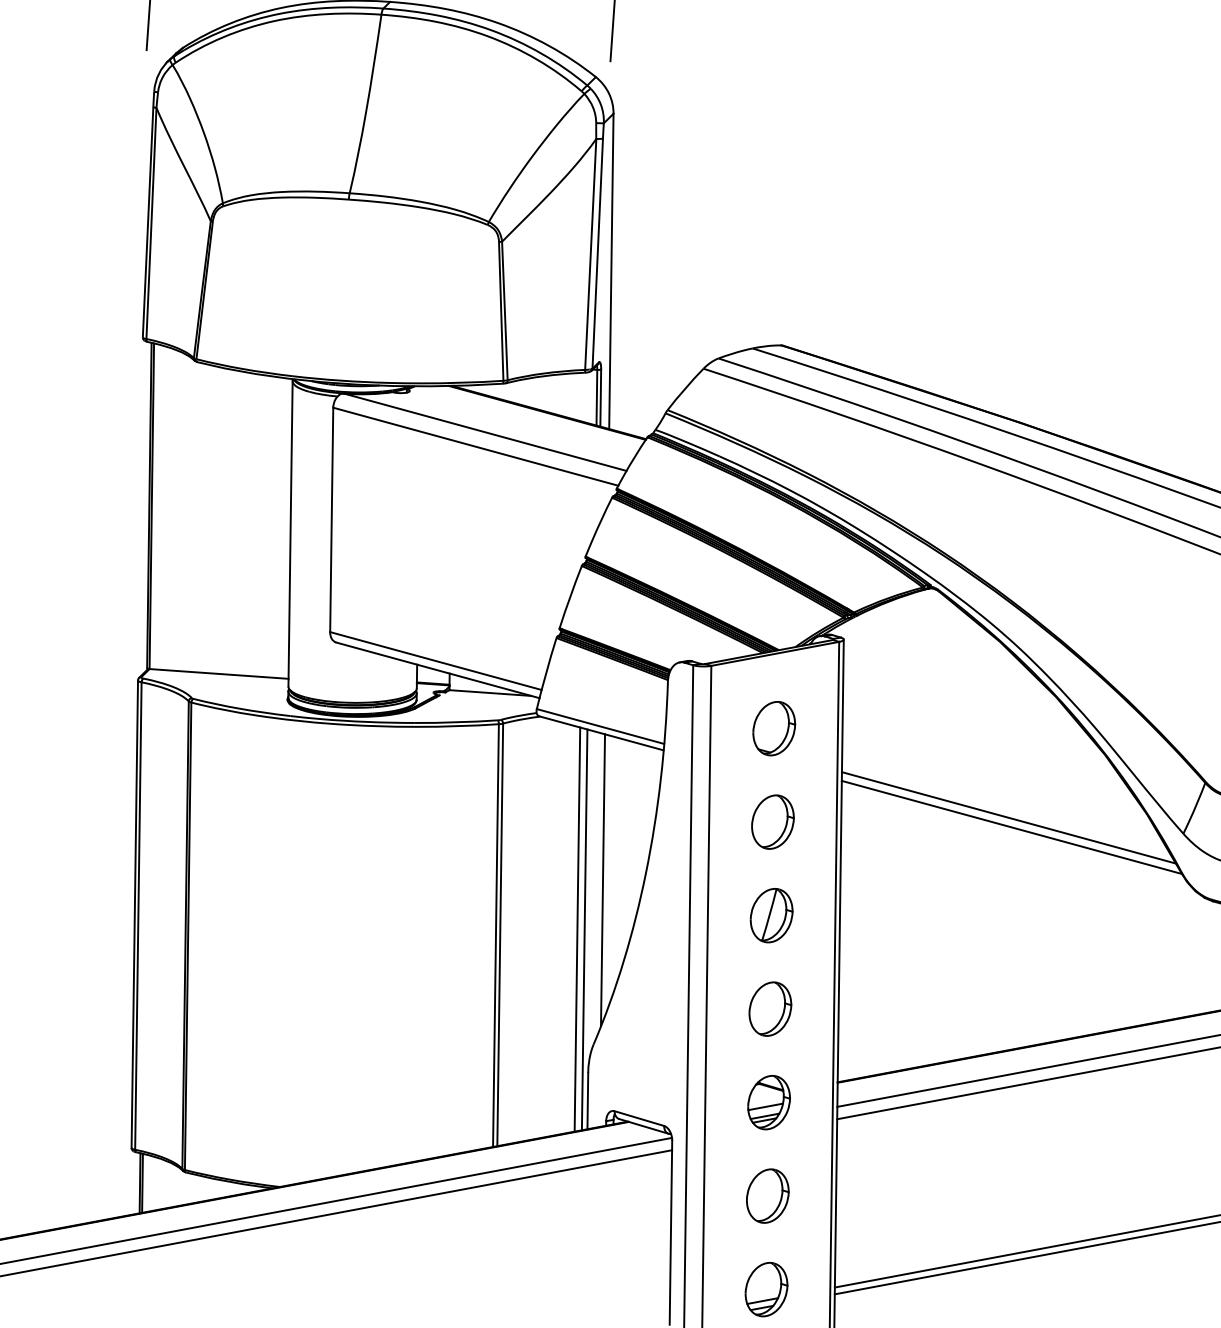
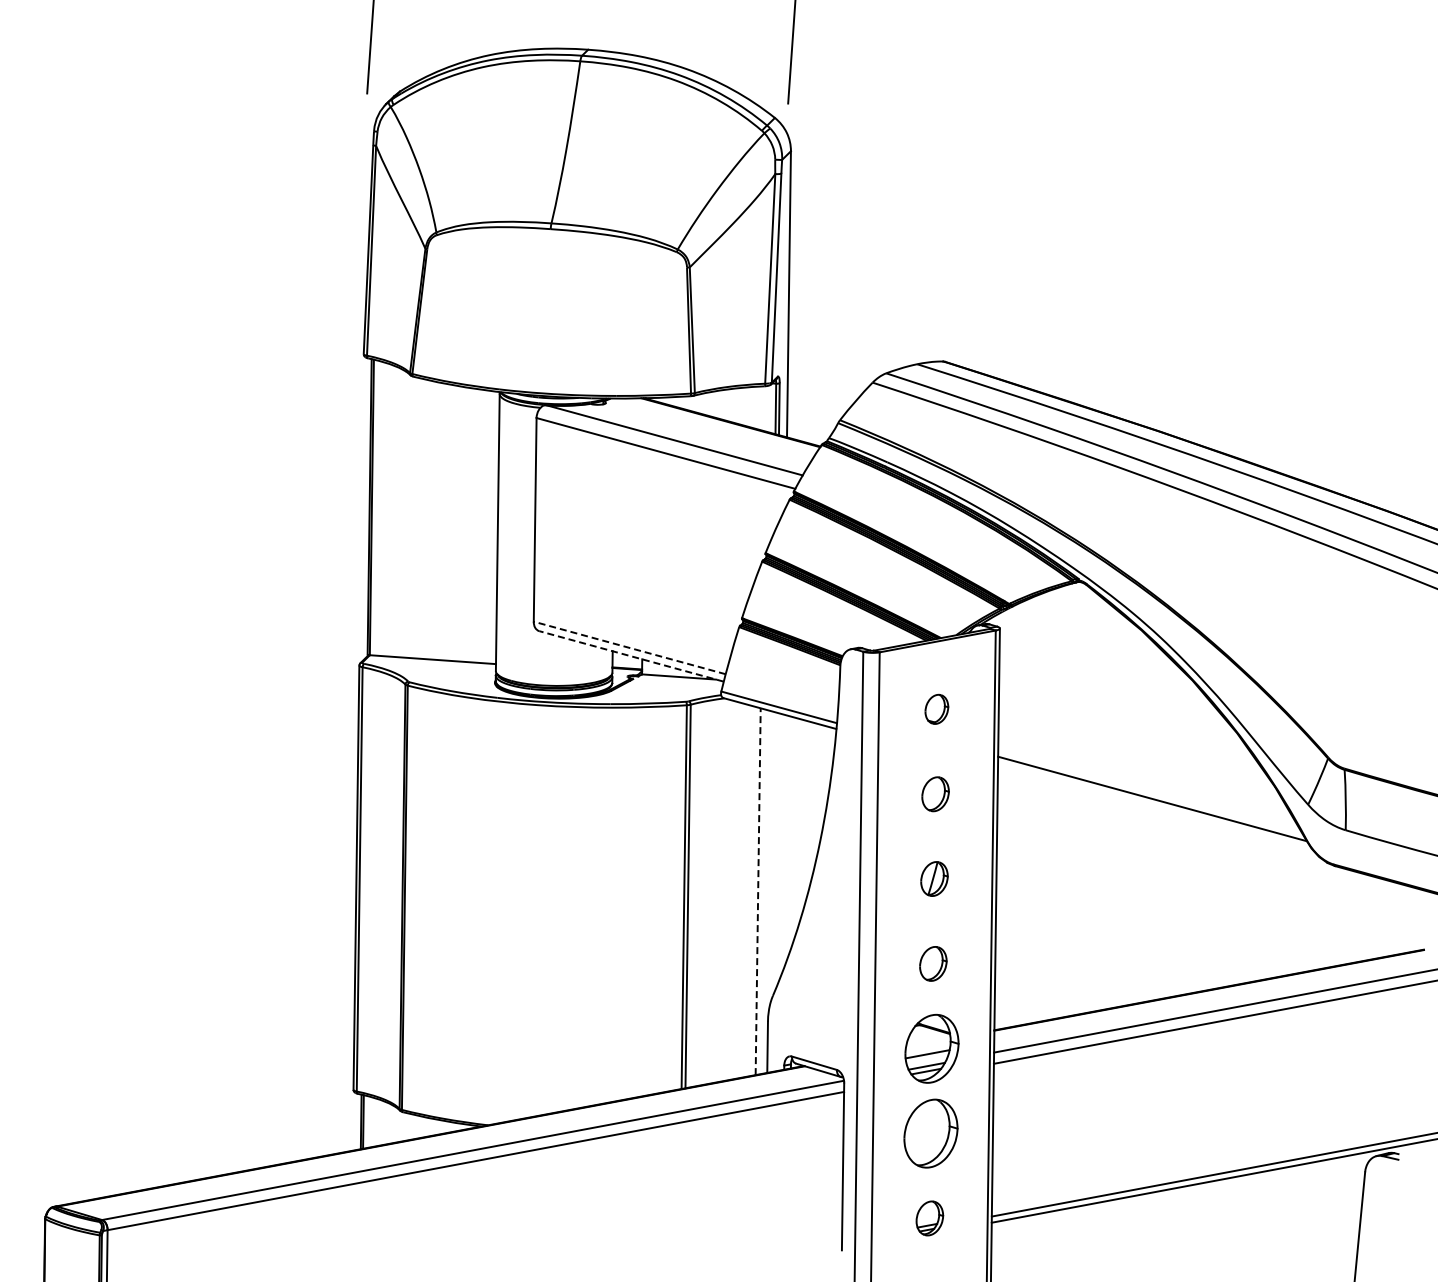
line: (435, 660) -> (629, 647), solid -> dashed
line: (437, 670) -> (631, 656), solid -> dashed
part: (773, 728) -> (936, 709), size x0.6
line: (1008, 816) -> (1149, 789), removed
part: (772, 822) -> (935, 794), size x0.7
line: (603, 879) -> (781, 846), removed
part: (771, 915) -> (934, 878), size x0.7
line: (577, 929) -> (758, 891), solid -> dashed
line: (584, 929) -> (764, 891), removed
part: (770, 1008) -> (933, 963), size x0.7
part: (769, 1102) -> (932, 1048), size x1.4
part: (767, 1196) -> (930, 1133), size x1.4
part: (766, 1289) -> (929, 1218), size x0.7

